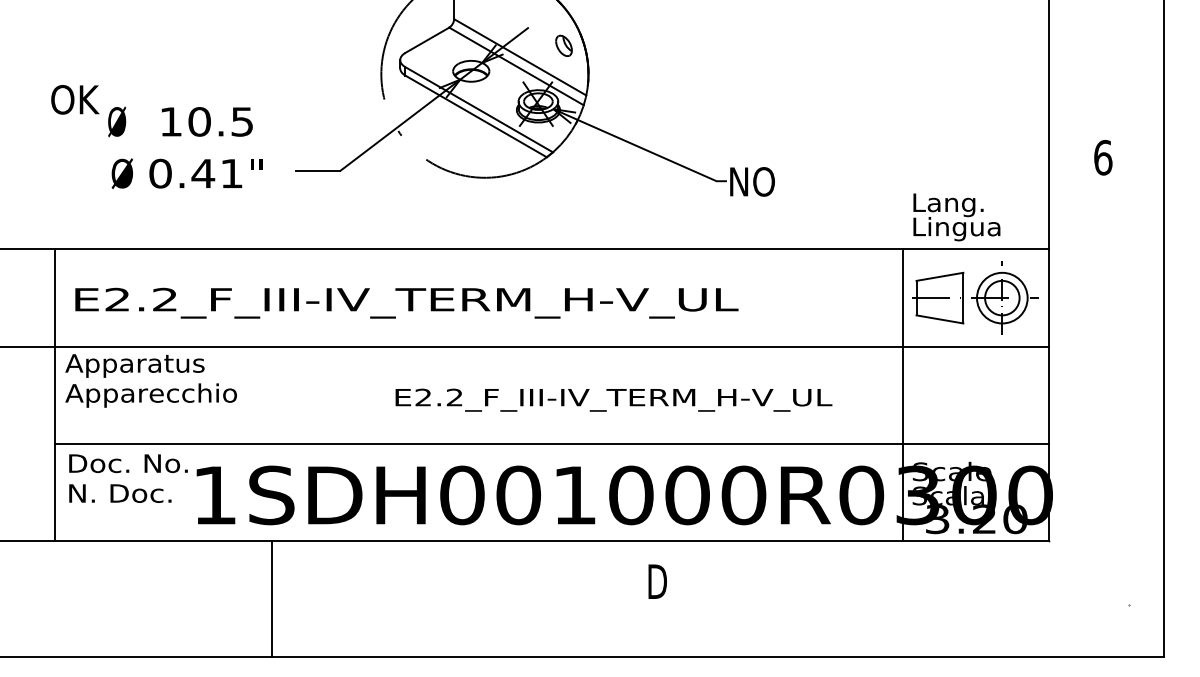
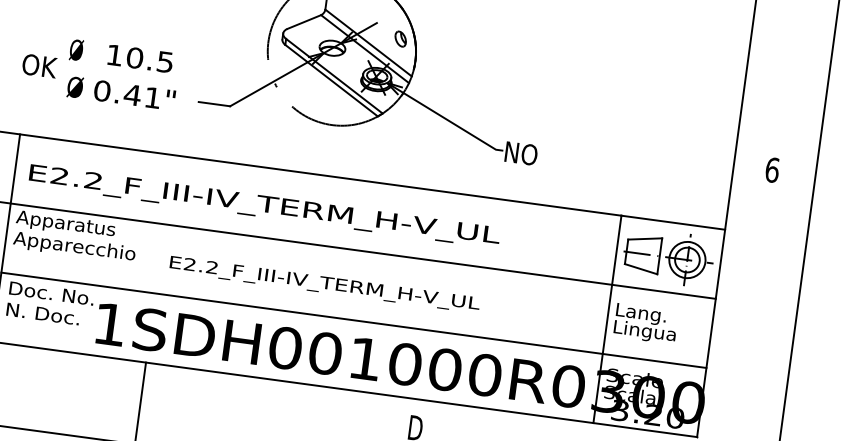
text: (75, 99) -> (39, 65), moved
text: (956, 217) -> (645, 323), moved
text: (613, 399) -> (324, 284), moved

